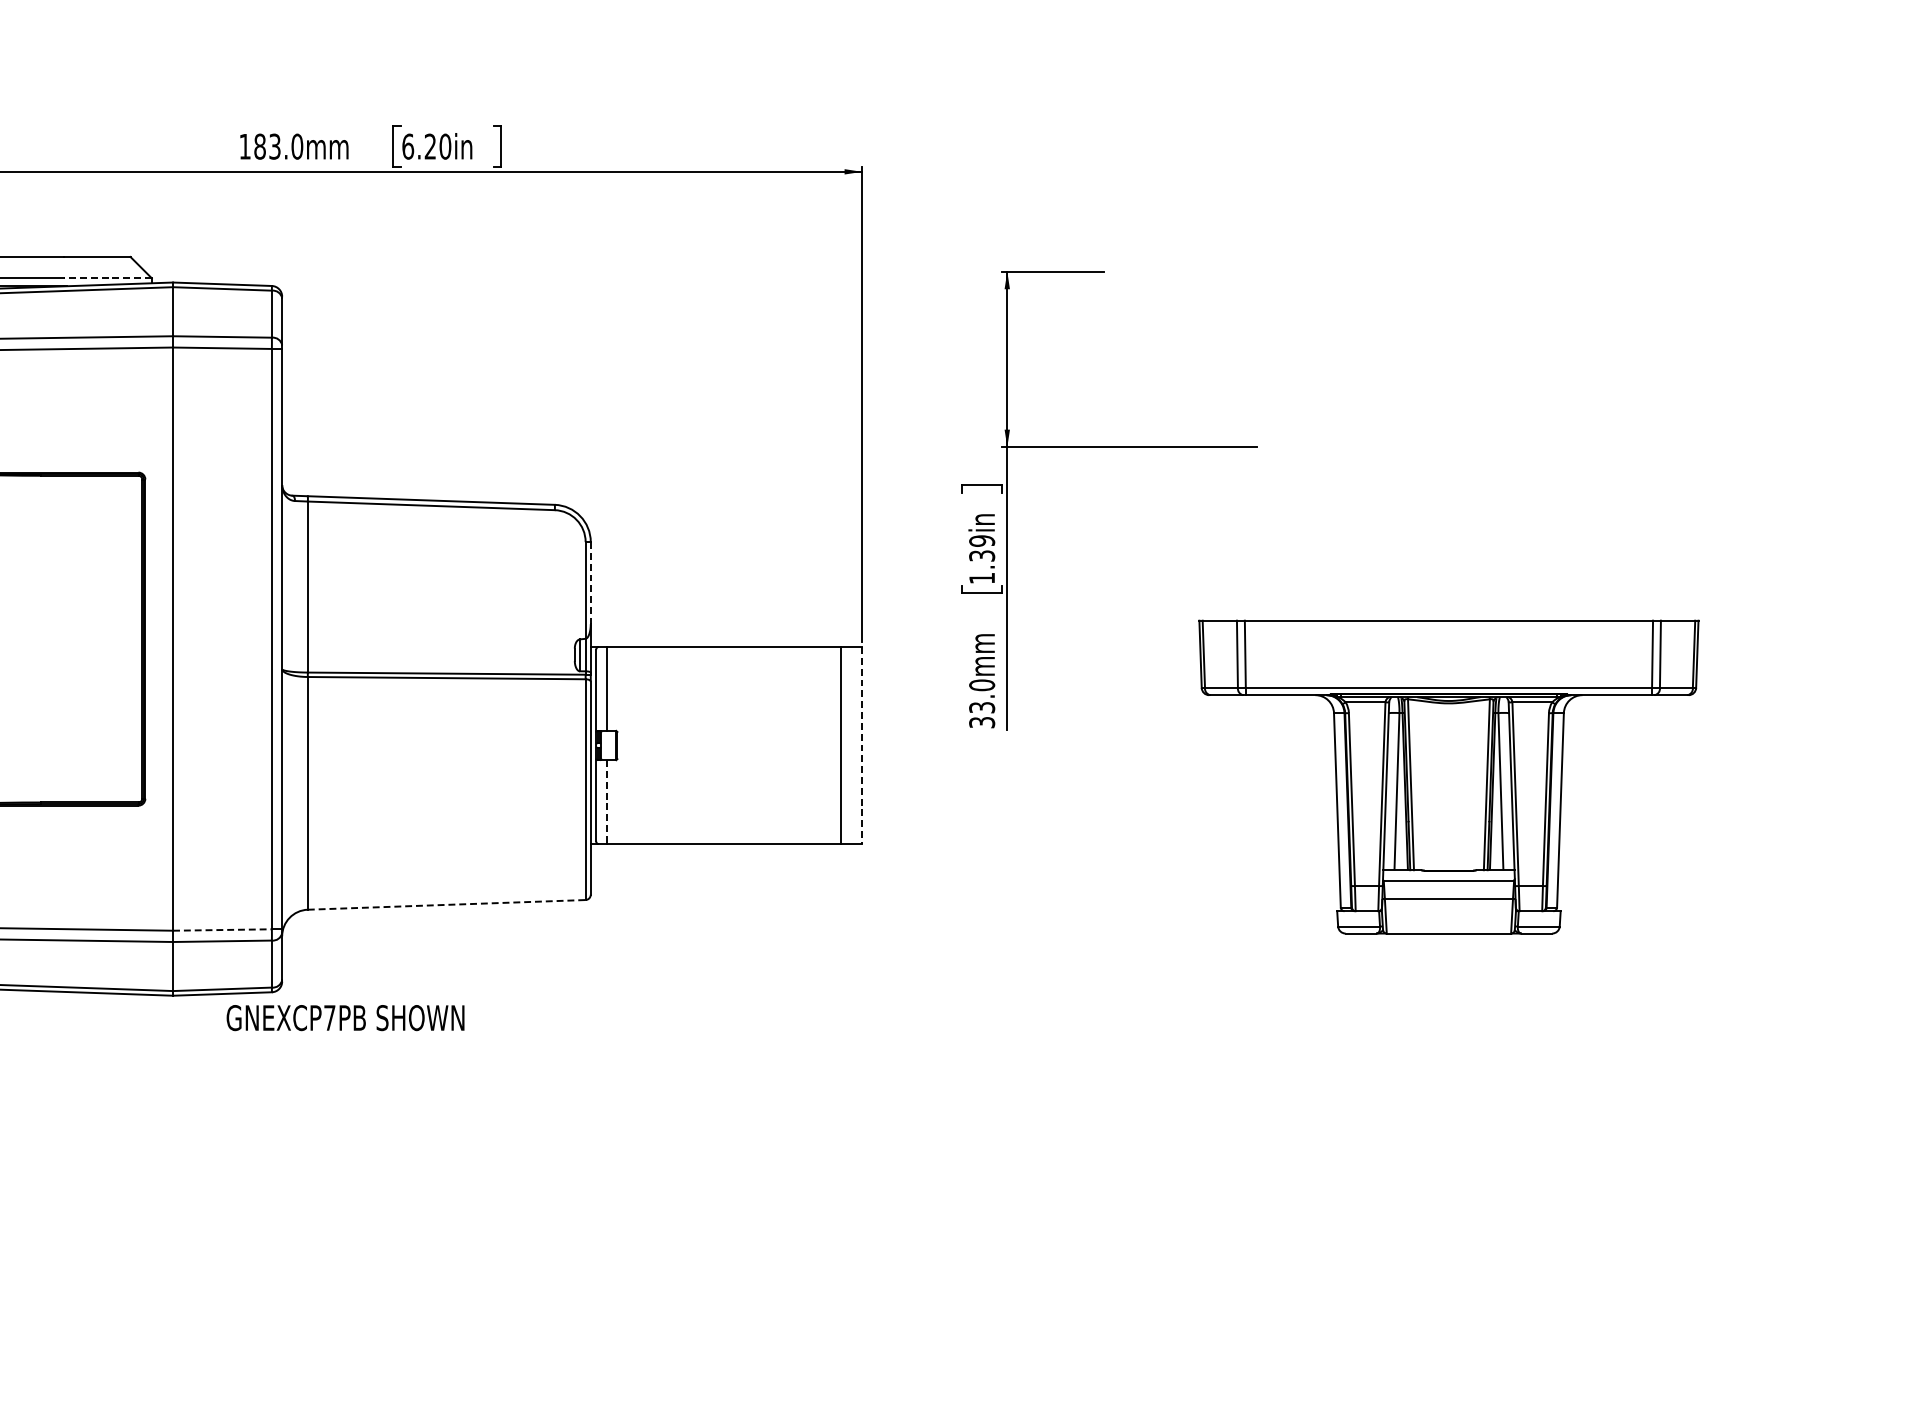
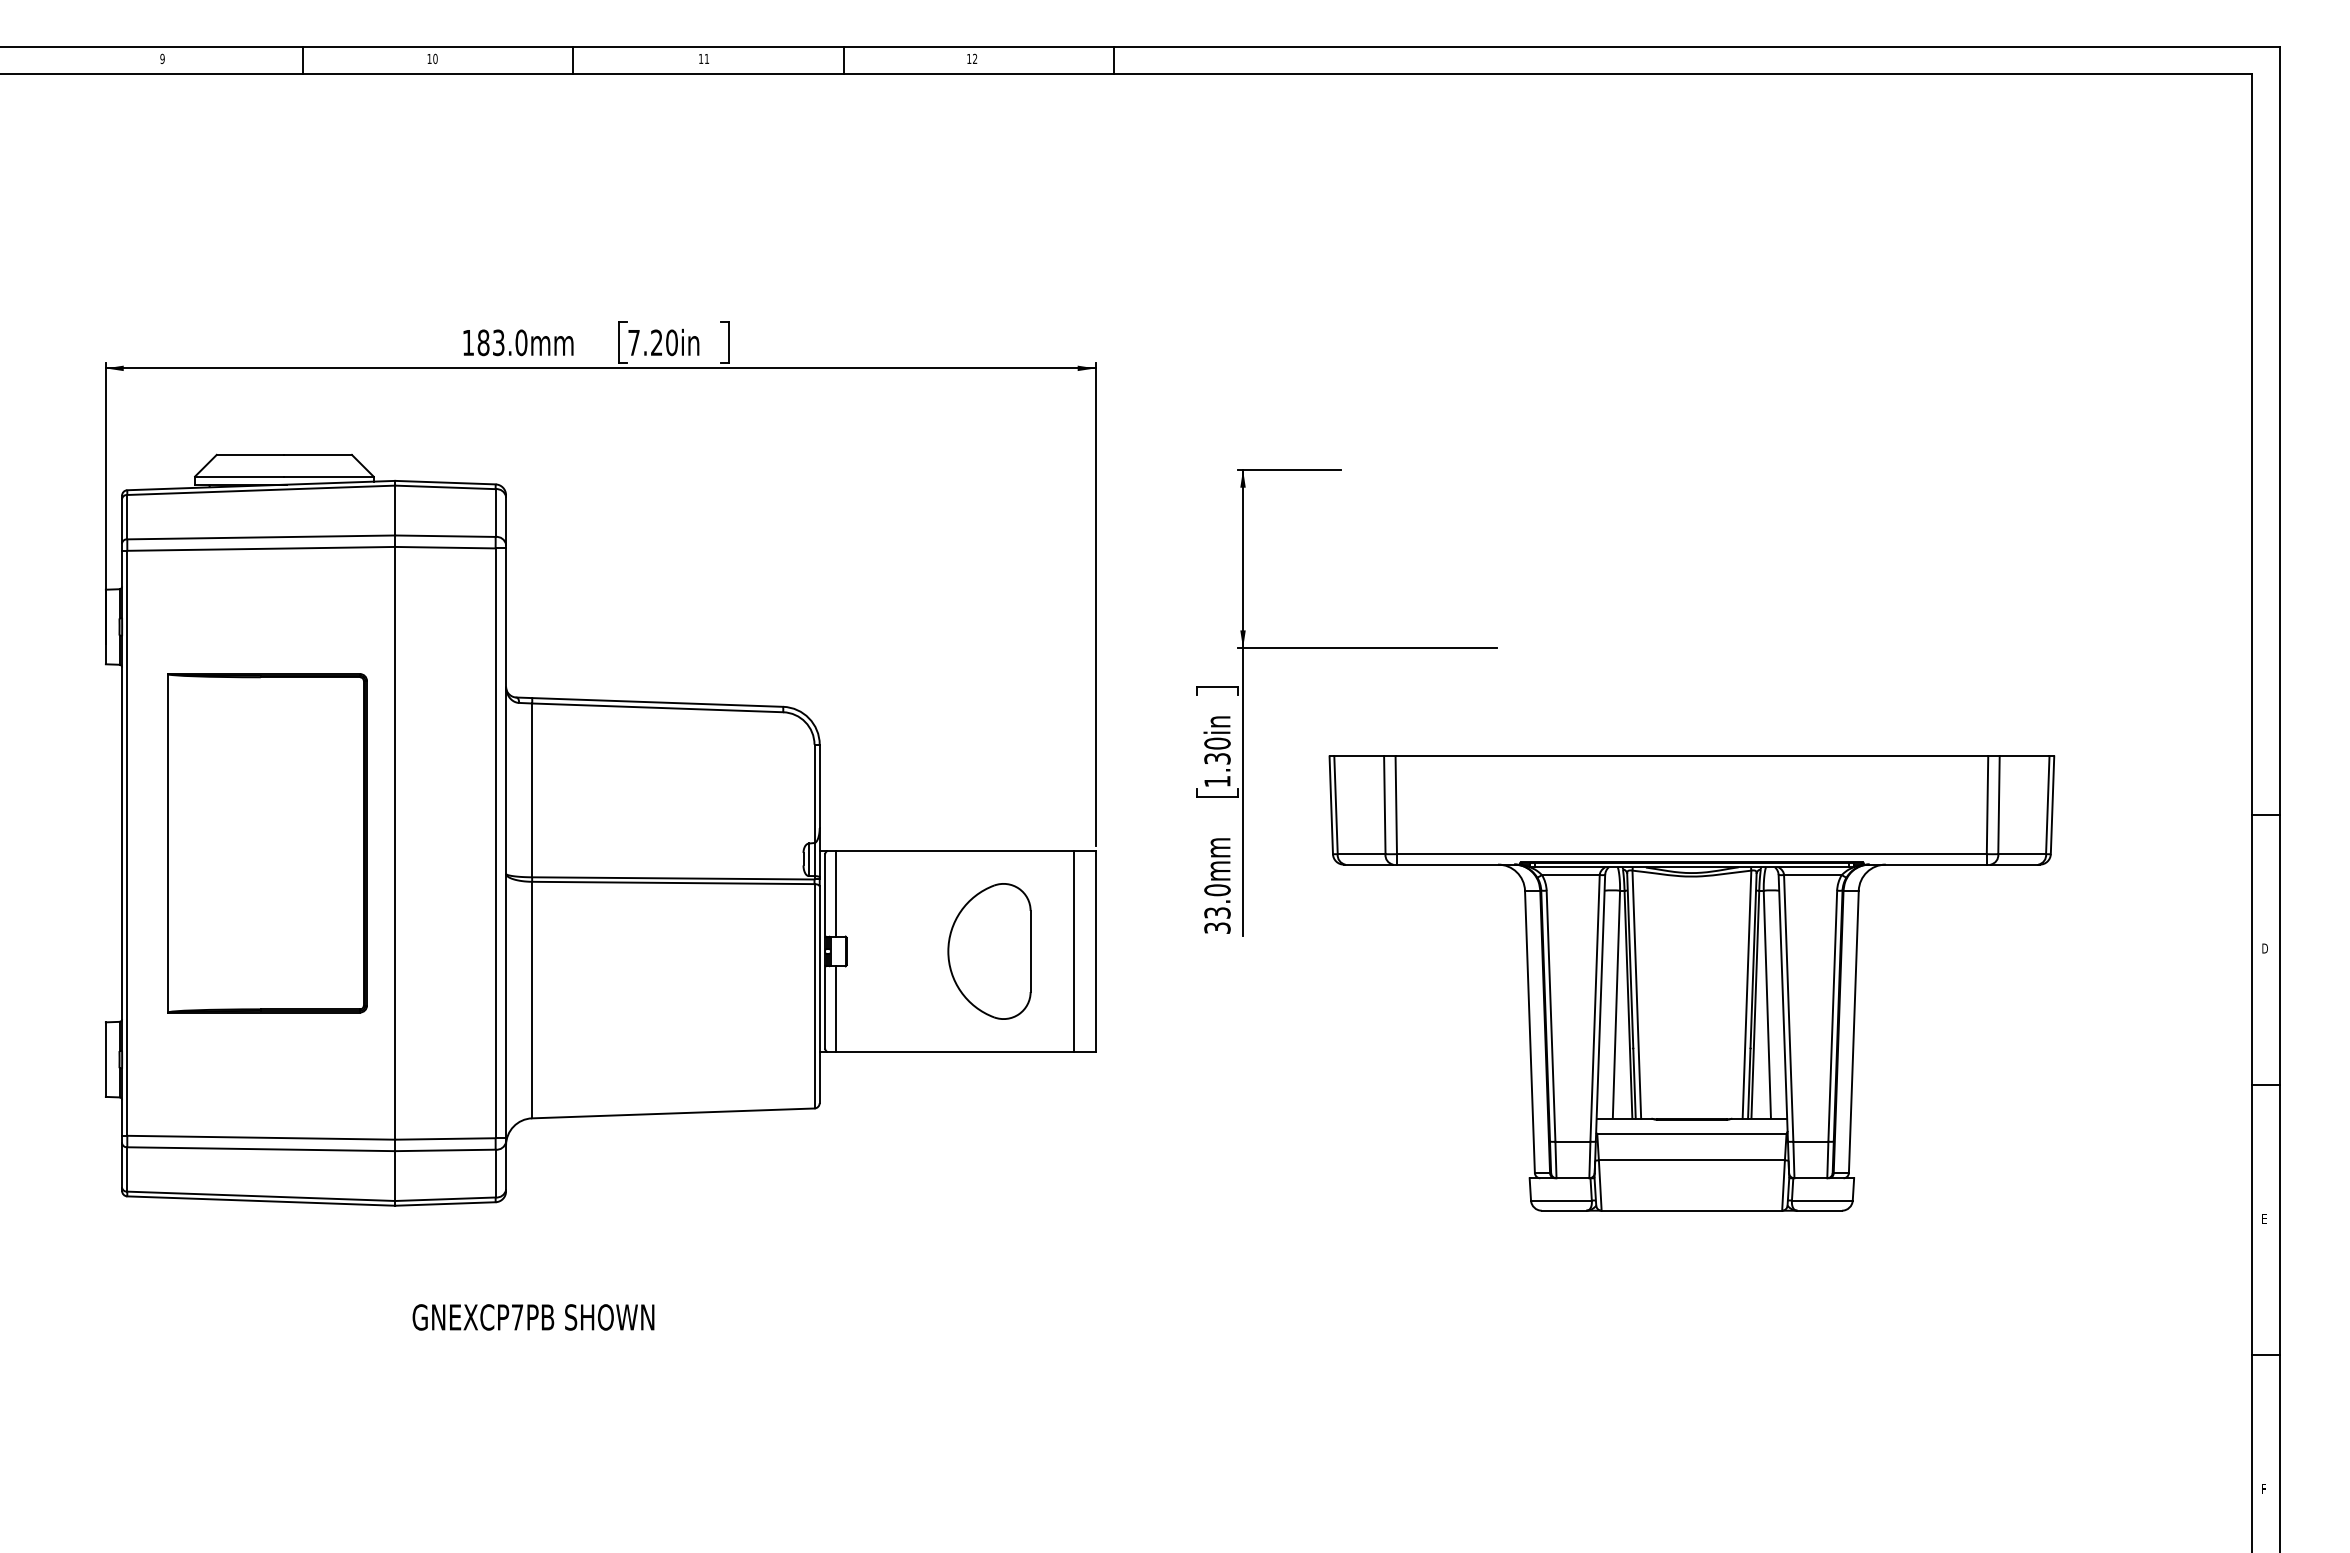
text: (408, 146) -> (634, 342), 6.20in -> 7.20in
line: (107, 278) -> (328, 476), dashed -> solid
text: (982, 540) -> (1217, 743), 1.39in -> 1.30in
line: (590, 583) -> (819, 786), dashed -> solid
part: (757, 745) -> (989, 951), added
line: (862, 745) -> (1095, 951), dashed -> solid
part: (1448, 777) -> (1691, 983), size x1.43
line: (606, 801) -> (835, 1008), dashed -> solid
line: (446, 904) -> (673, 1113), dashed -> solid
line: (222, 929) -> (445, 1138), dashed -> solid
text: (345, 1018) -> (533, 1317), moved

